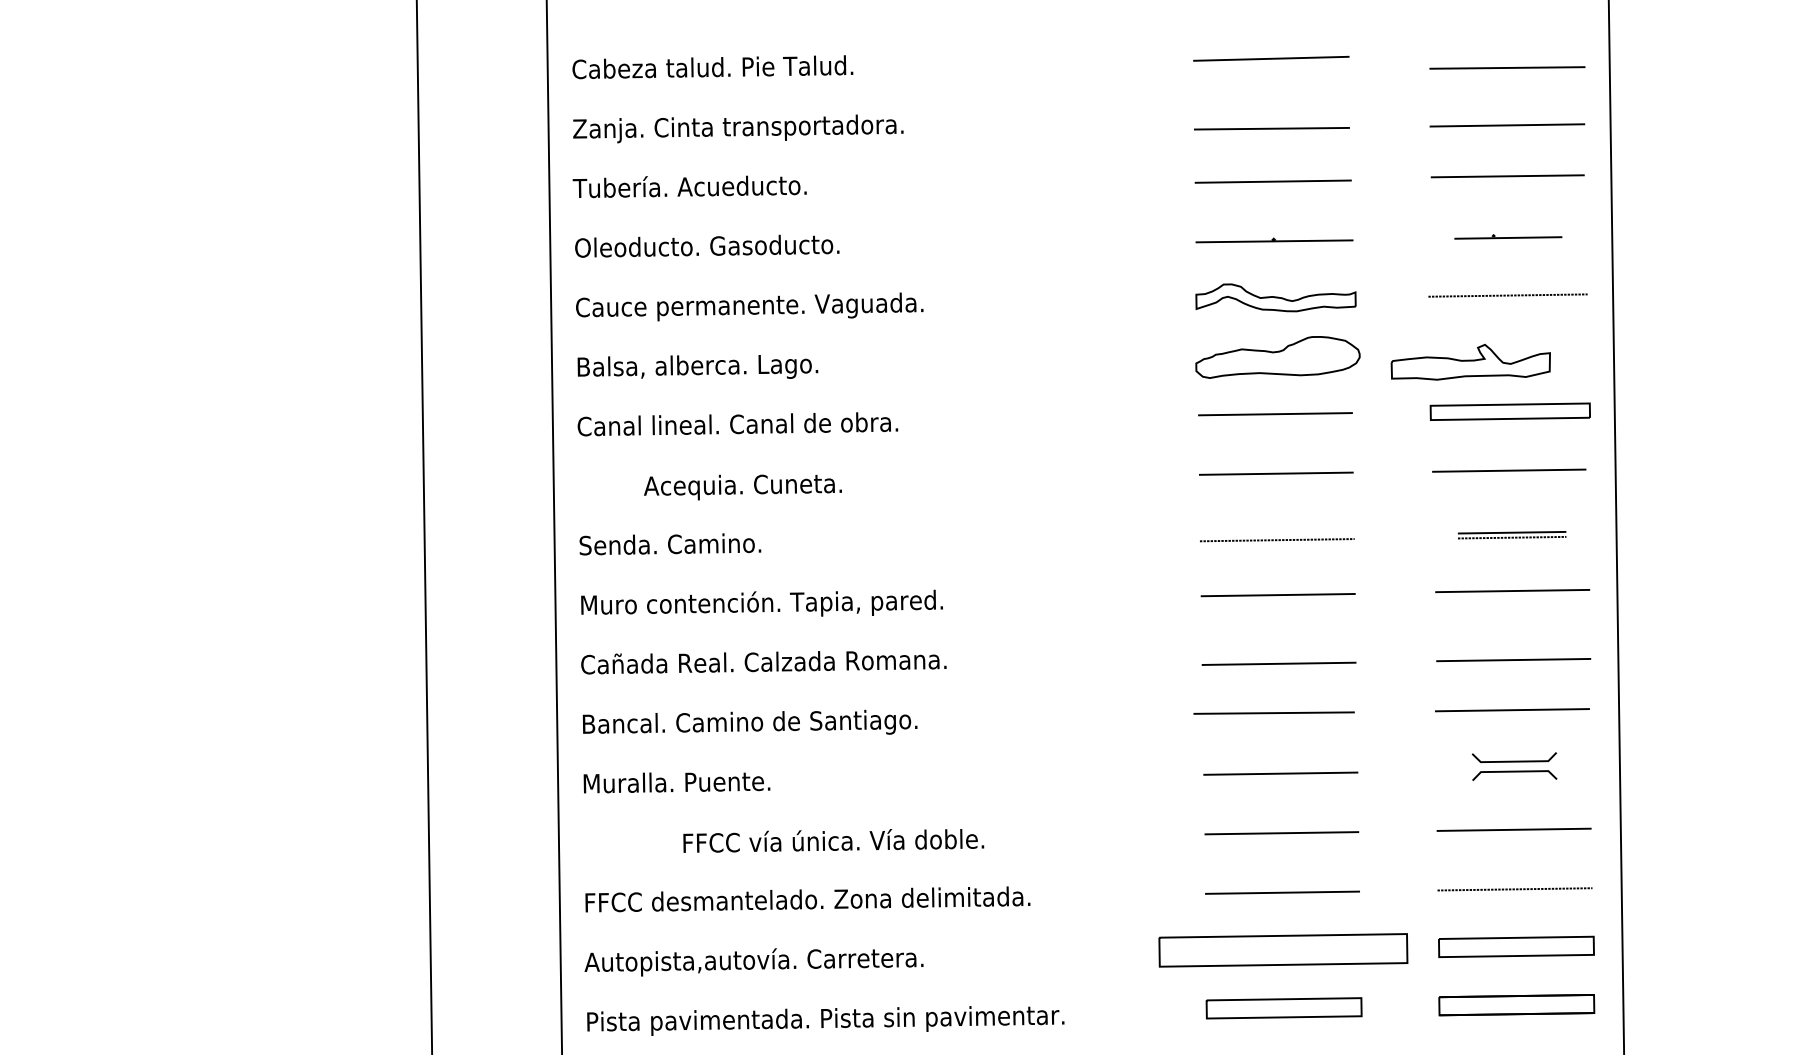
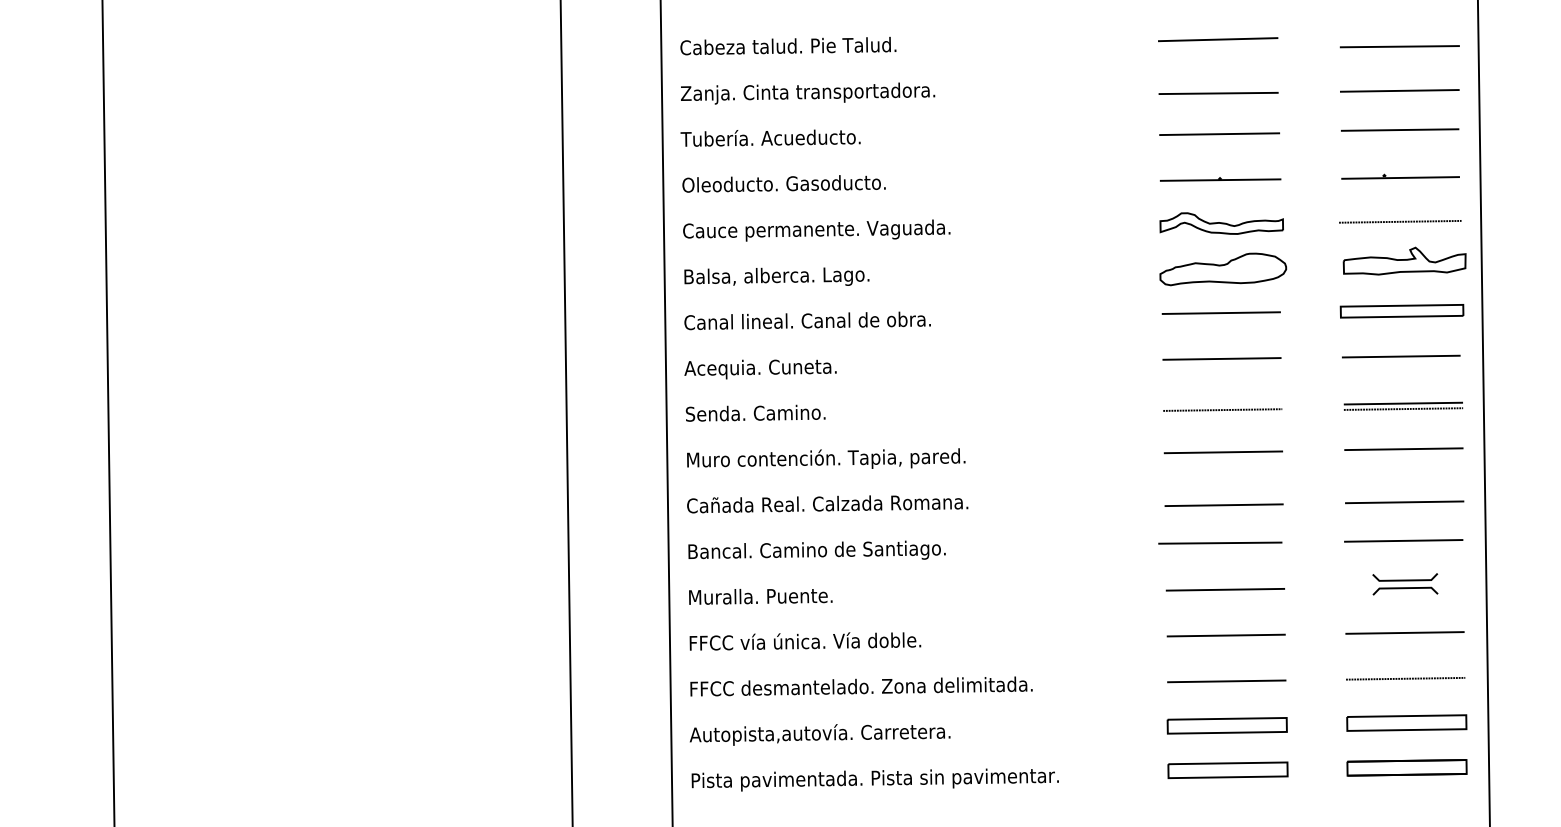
part: (1508, 236) -> (1400, 176), size x1.43
part: (1470, 361) -> (1404, 260), moved
text: (742, 487) -> (760, 369), moved
part: (1512, 534) -> (1403, 405), size x1.43
text: (833, 840) -> (805, 641), moved
part: (1282, 950) -> (1226, 725), size x0.62

